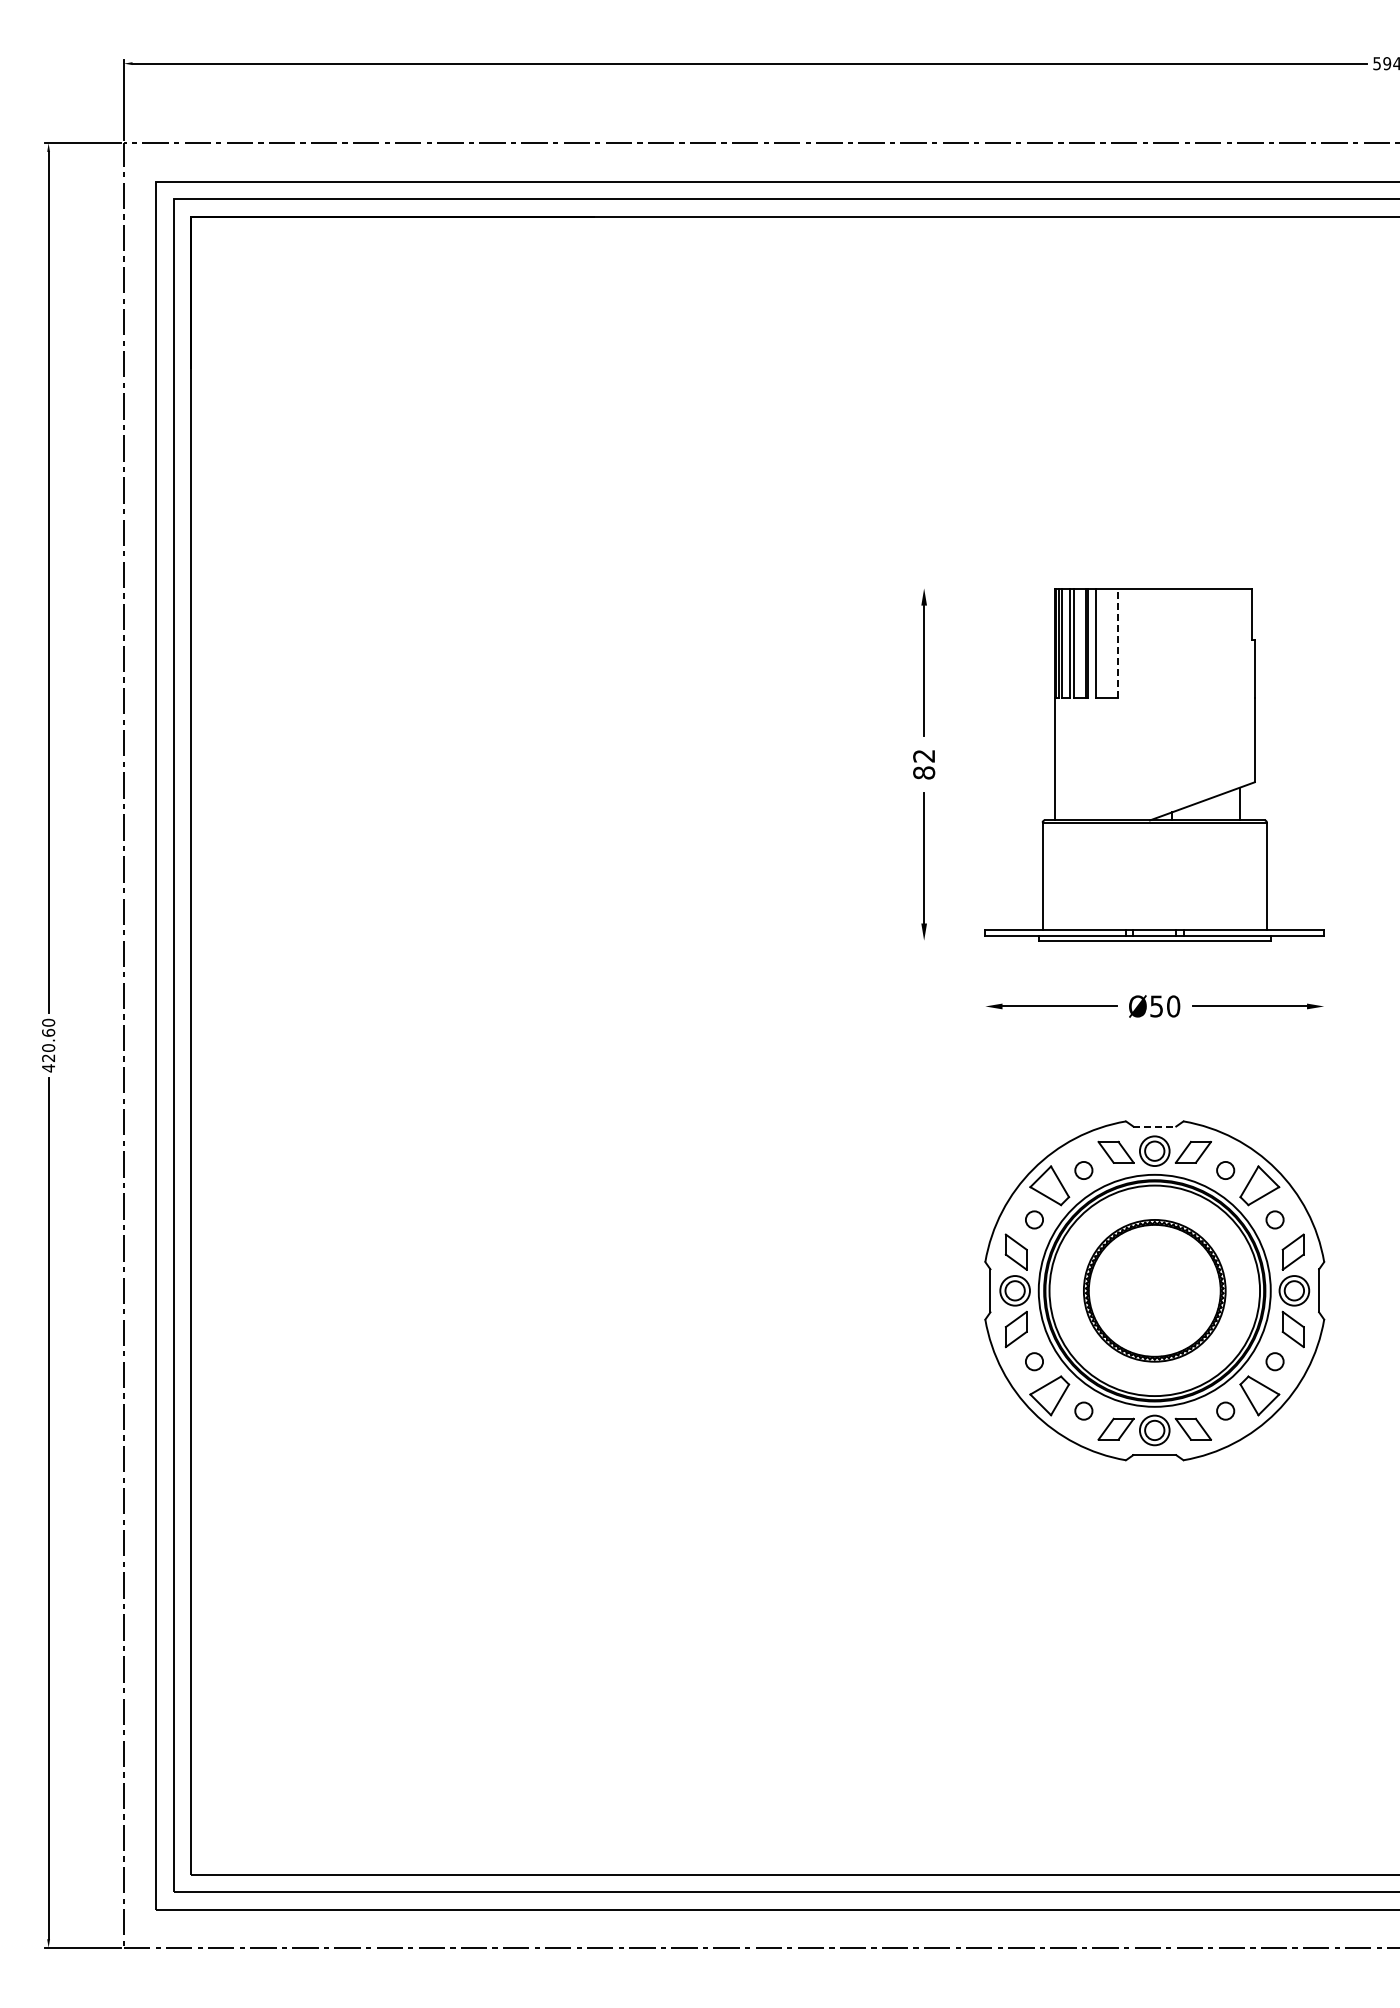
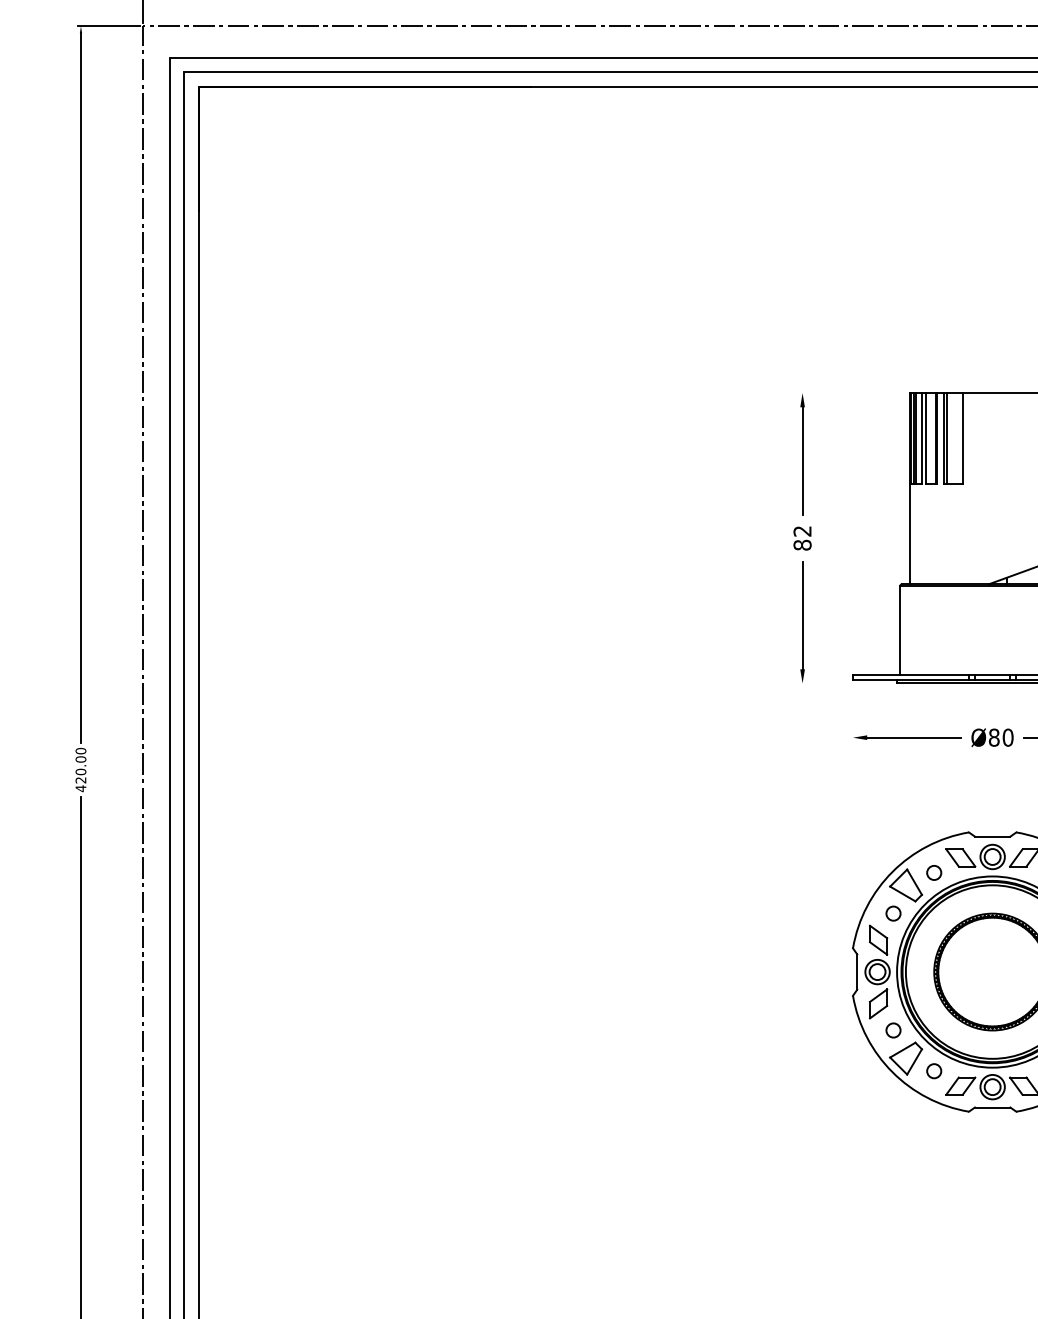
line: (1099, 643) -> (947, 438), added
line: (1118, 643) -> (962, 438), dashed -> solid
text: (1156, 1006) -> (994, 737), Ø50 -> Ø80
text: (48, 1032) -> (80, 759), 420.60 -> 420.00
line: (1155, 1126) -> (993, 836), dashed -> solid

